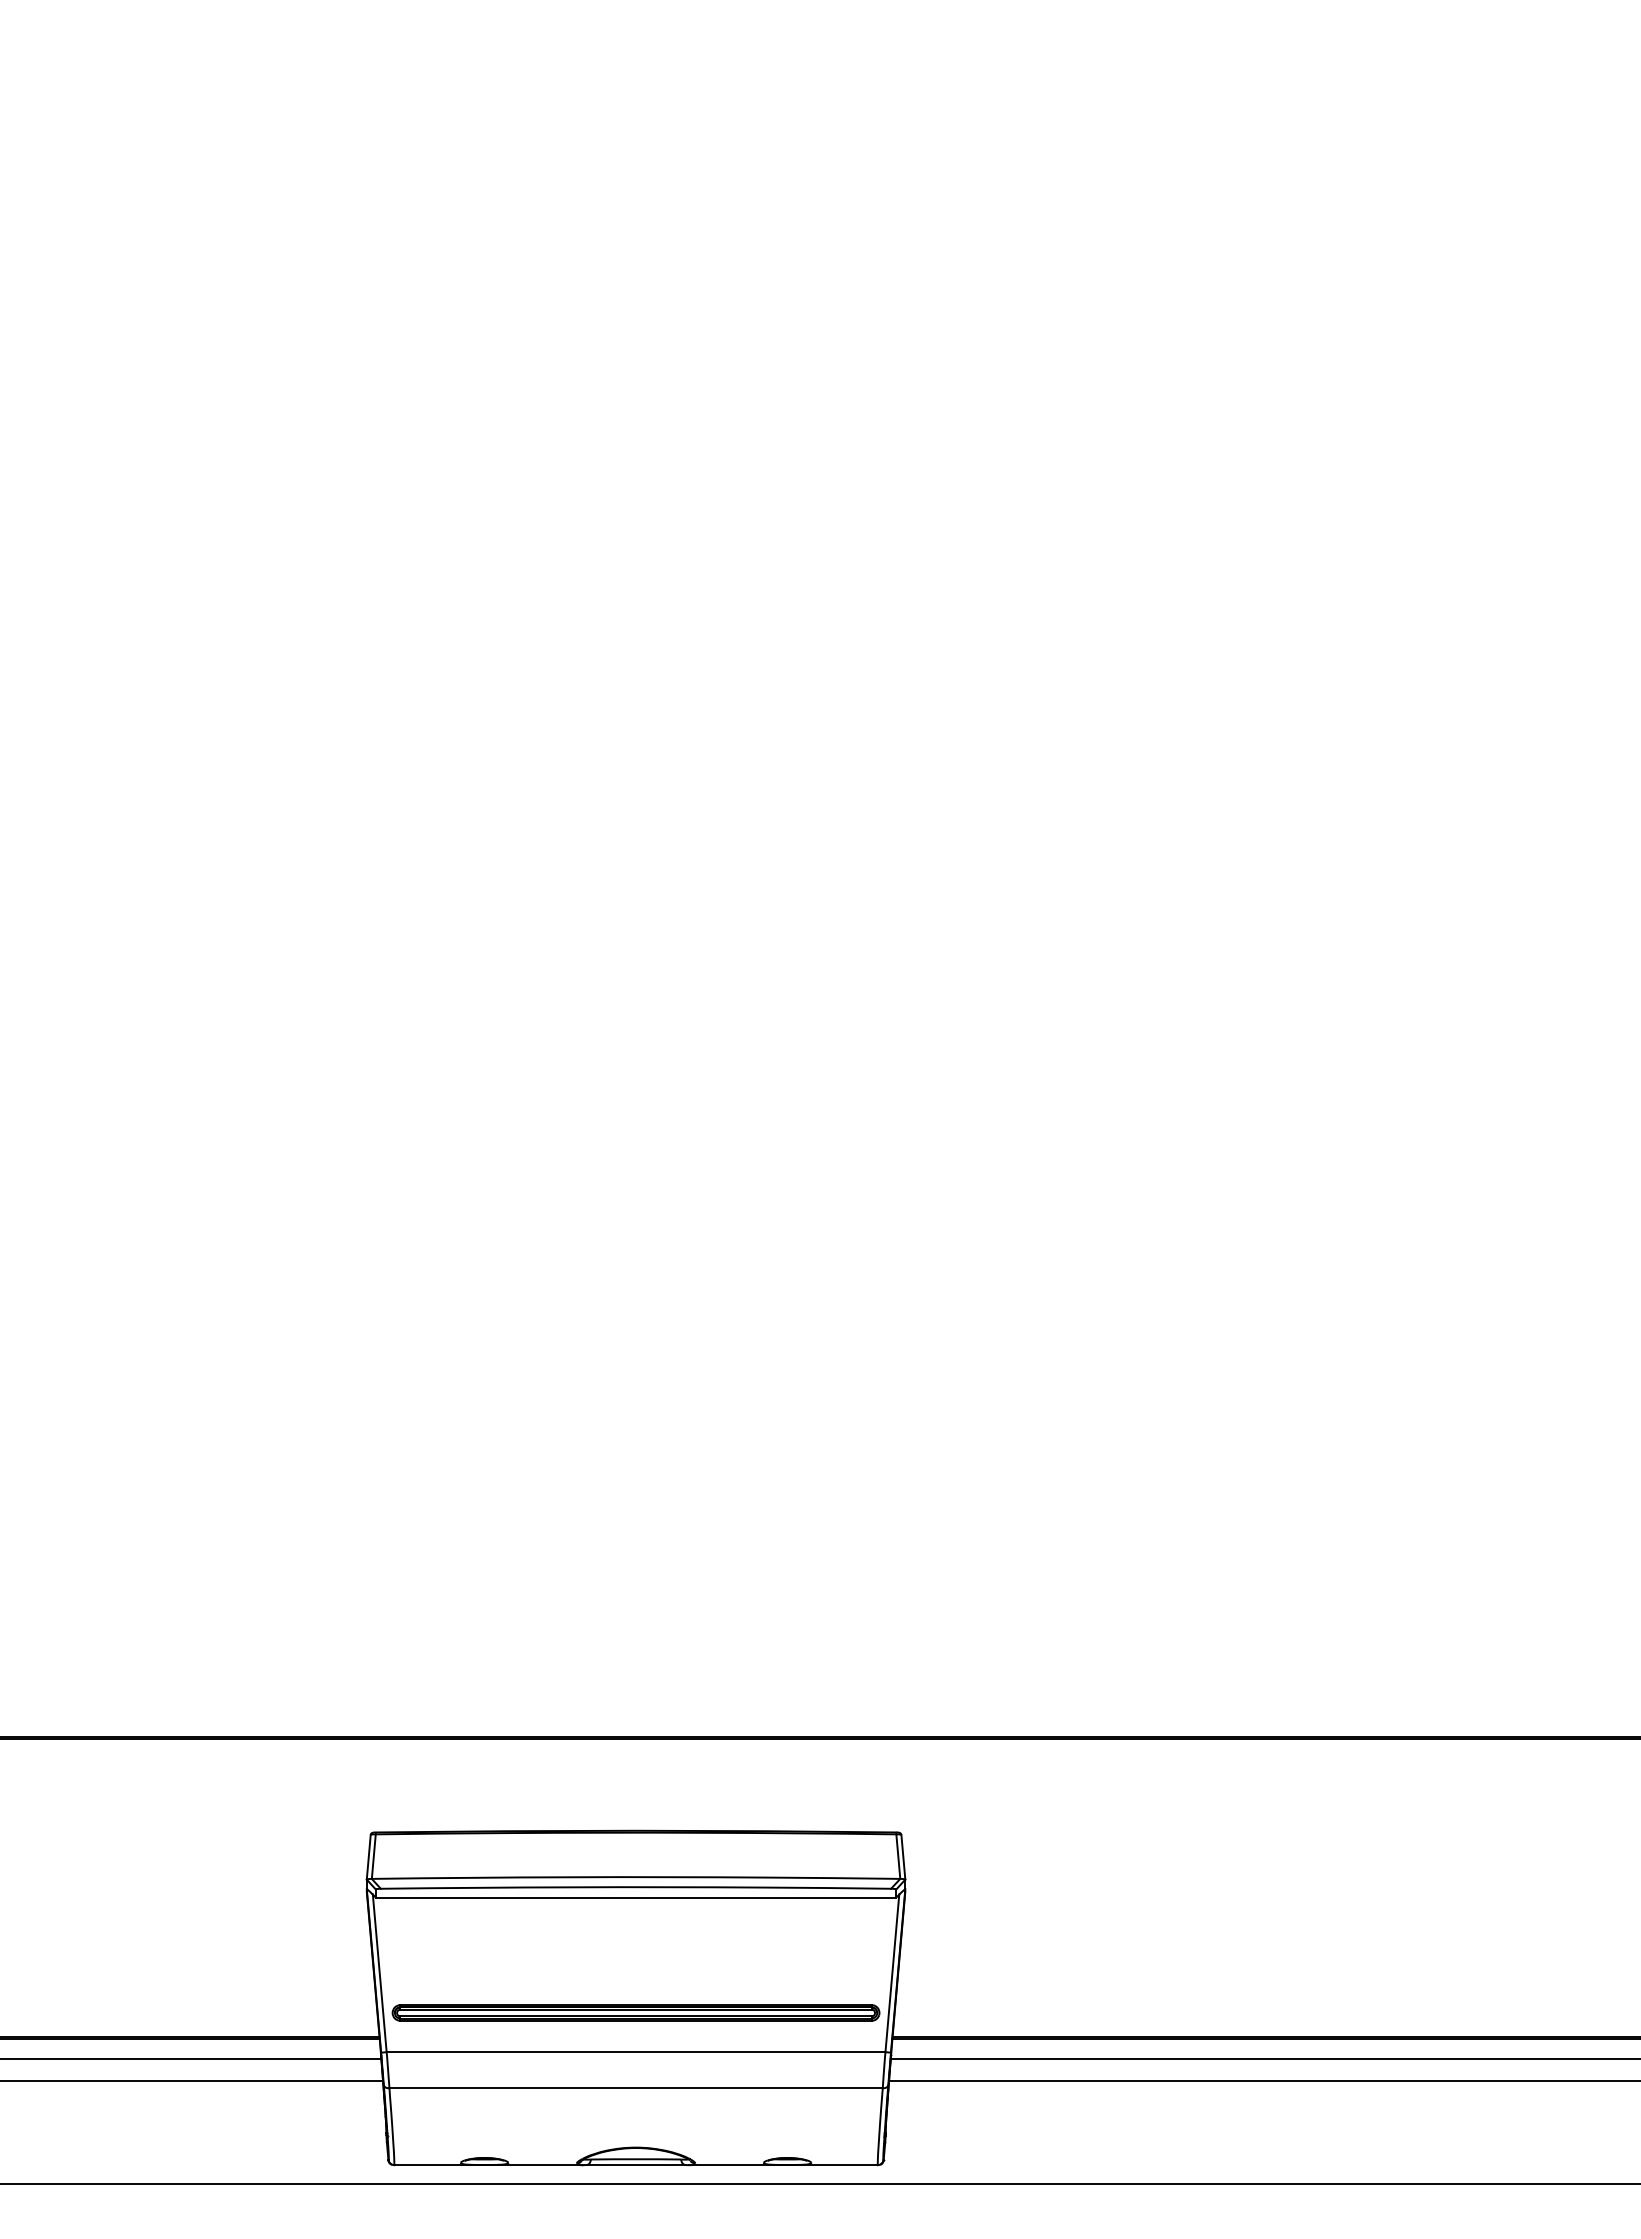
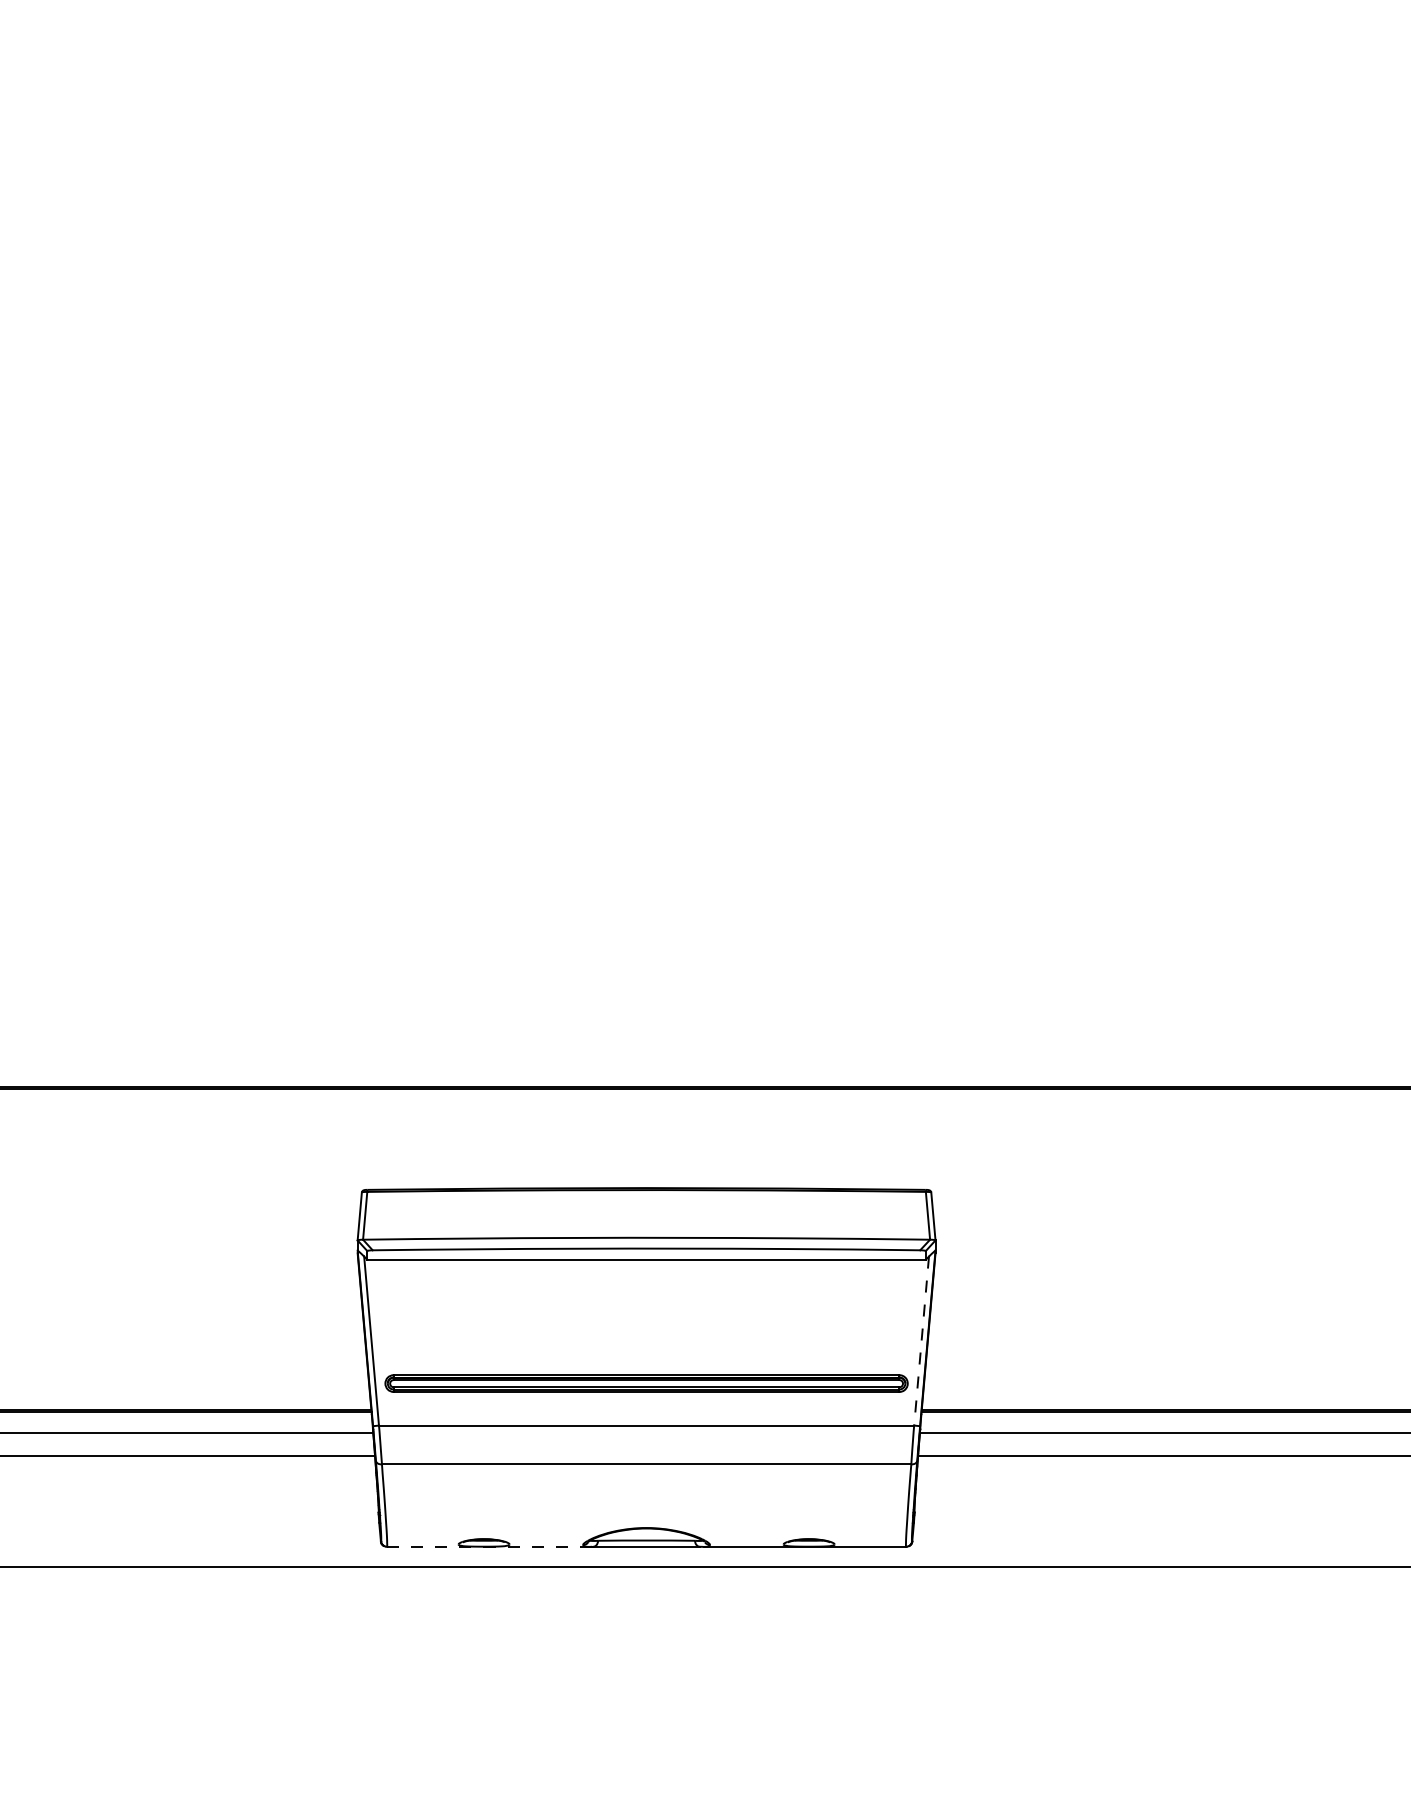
line: (892, 1973) -> (921, 1341), solid -> dashed
line: (488, 2165) -> (488, 1547), solid -> dashed

